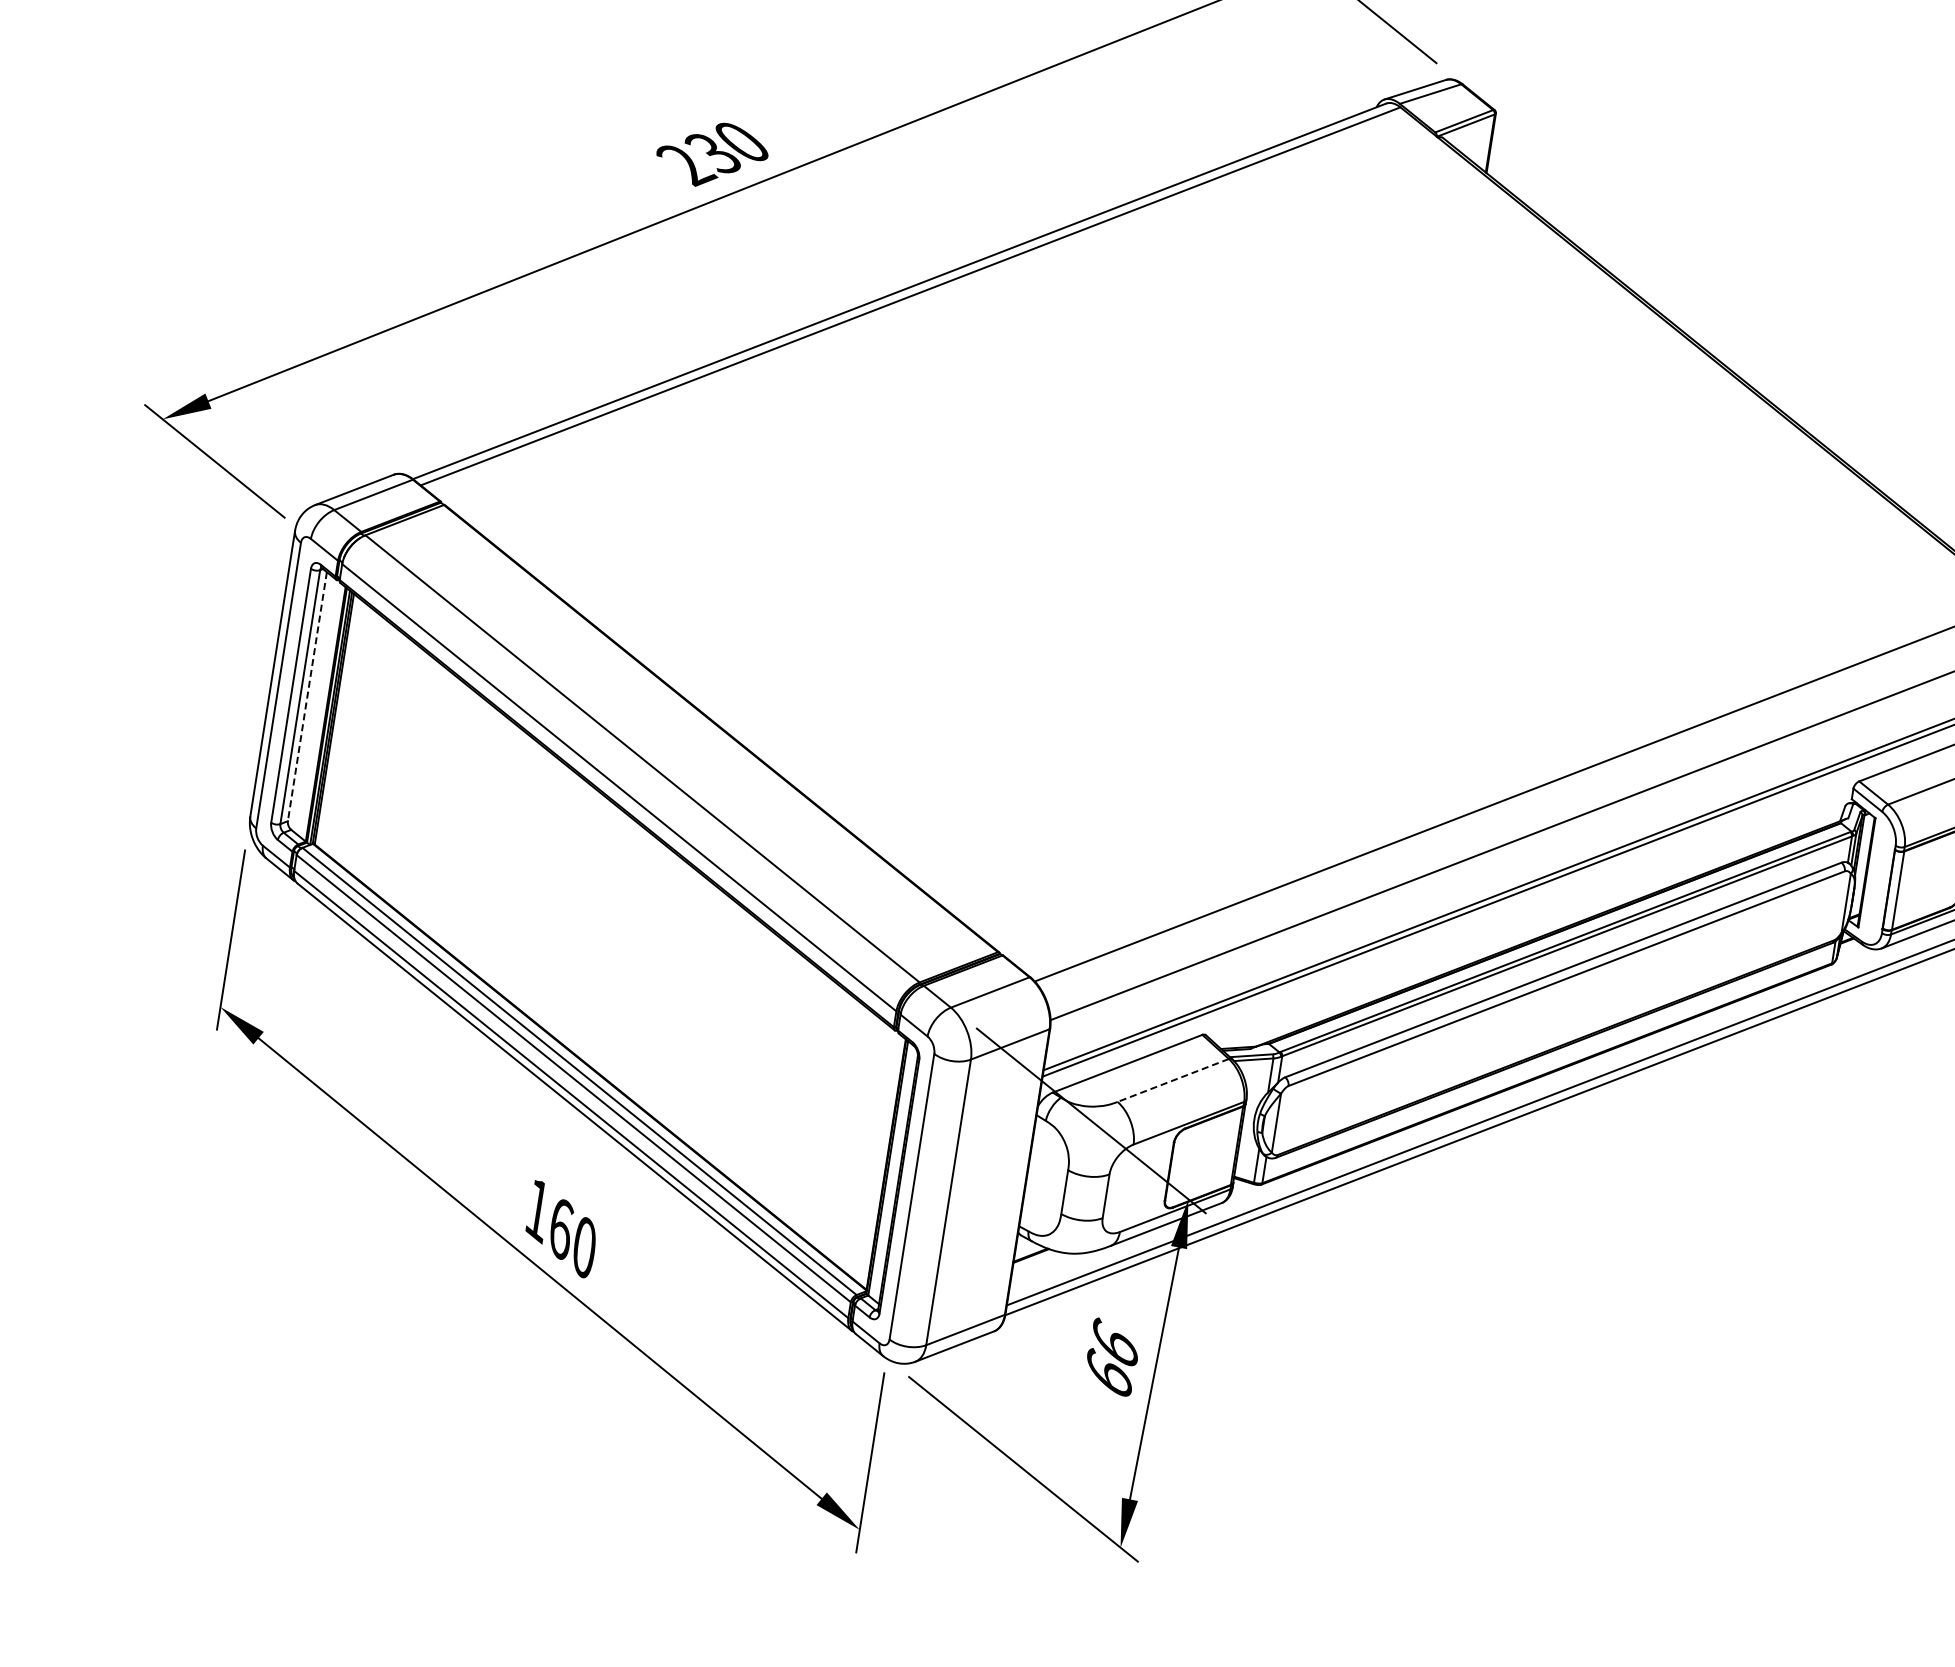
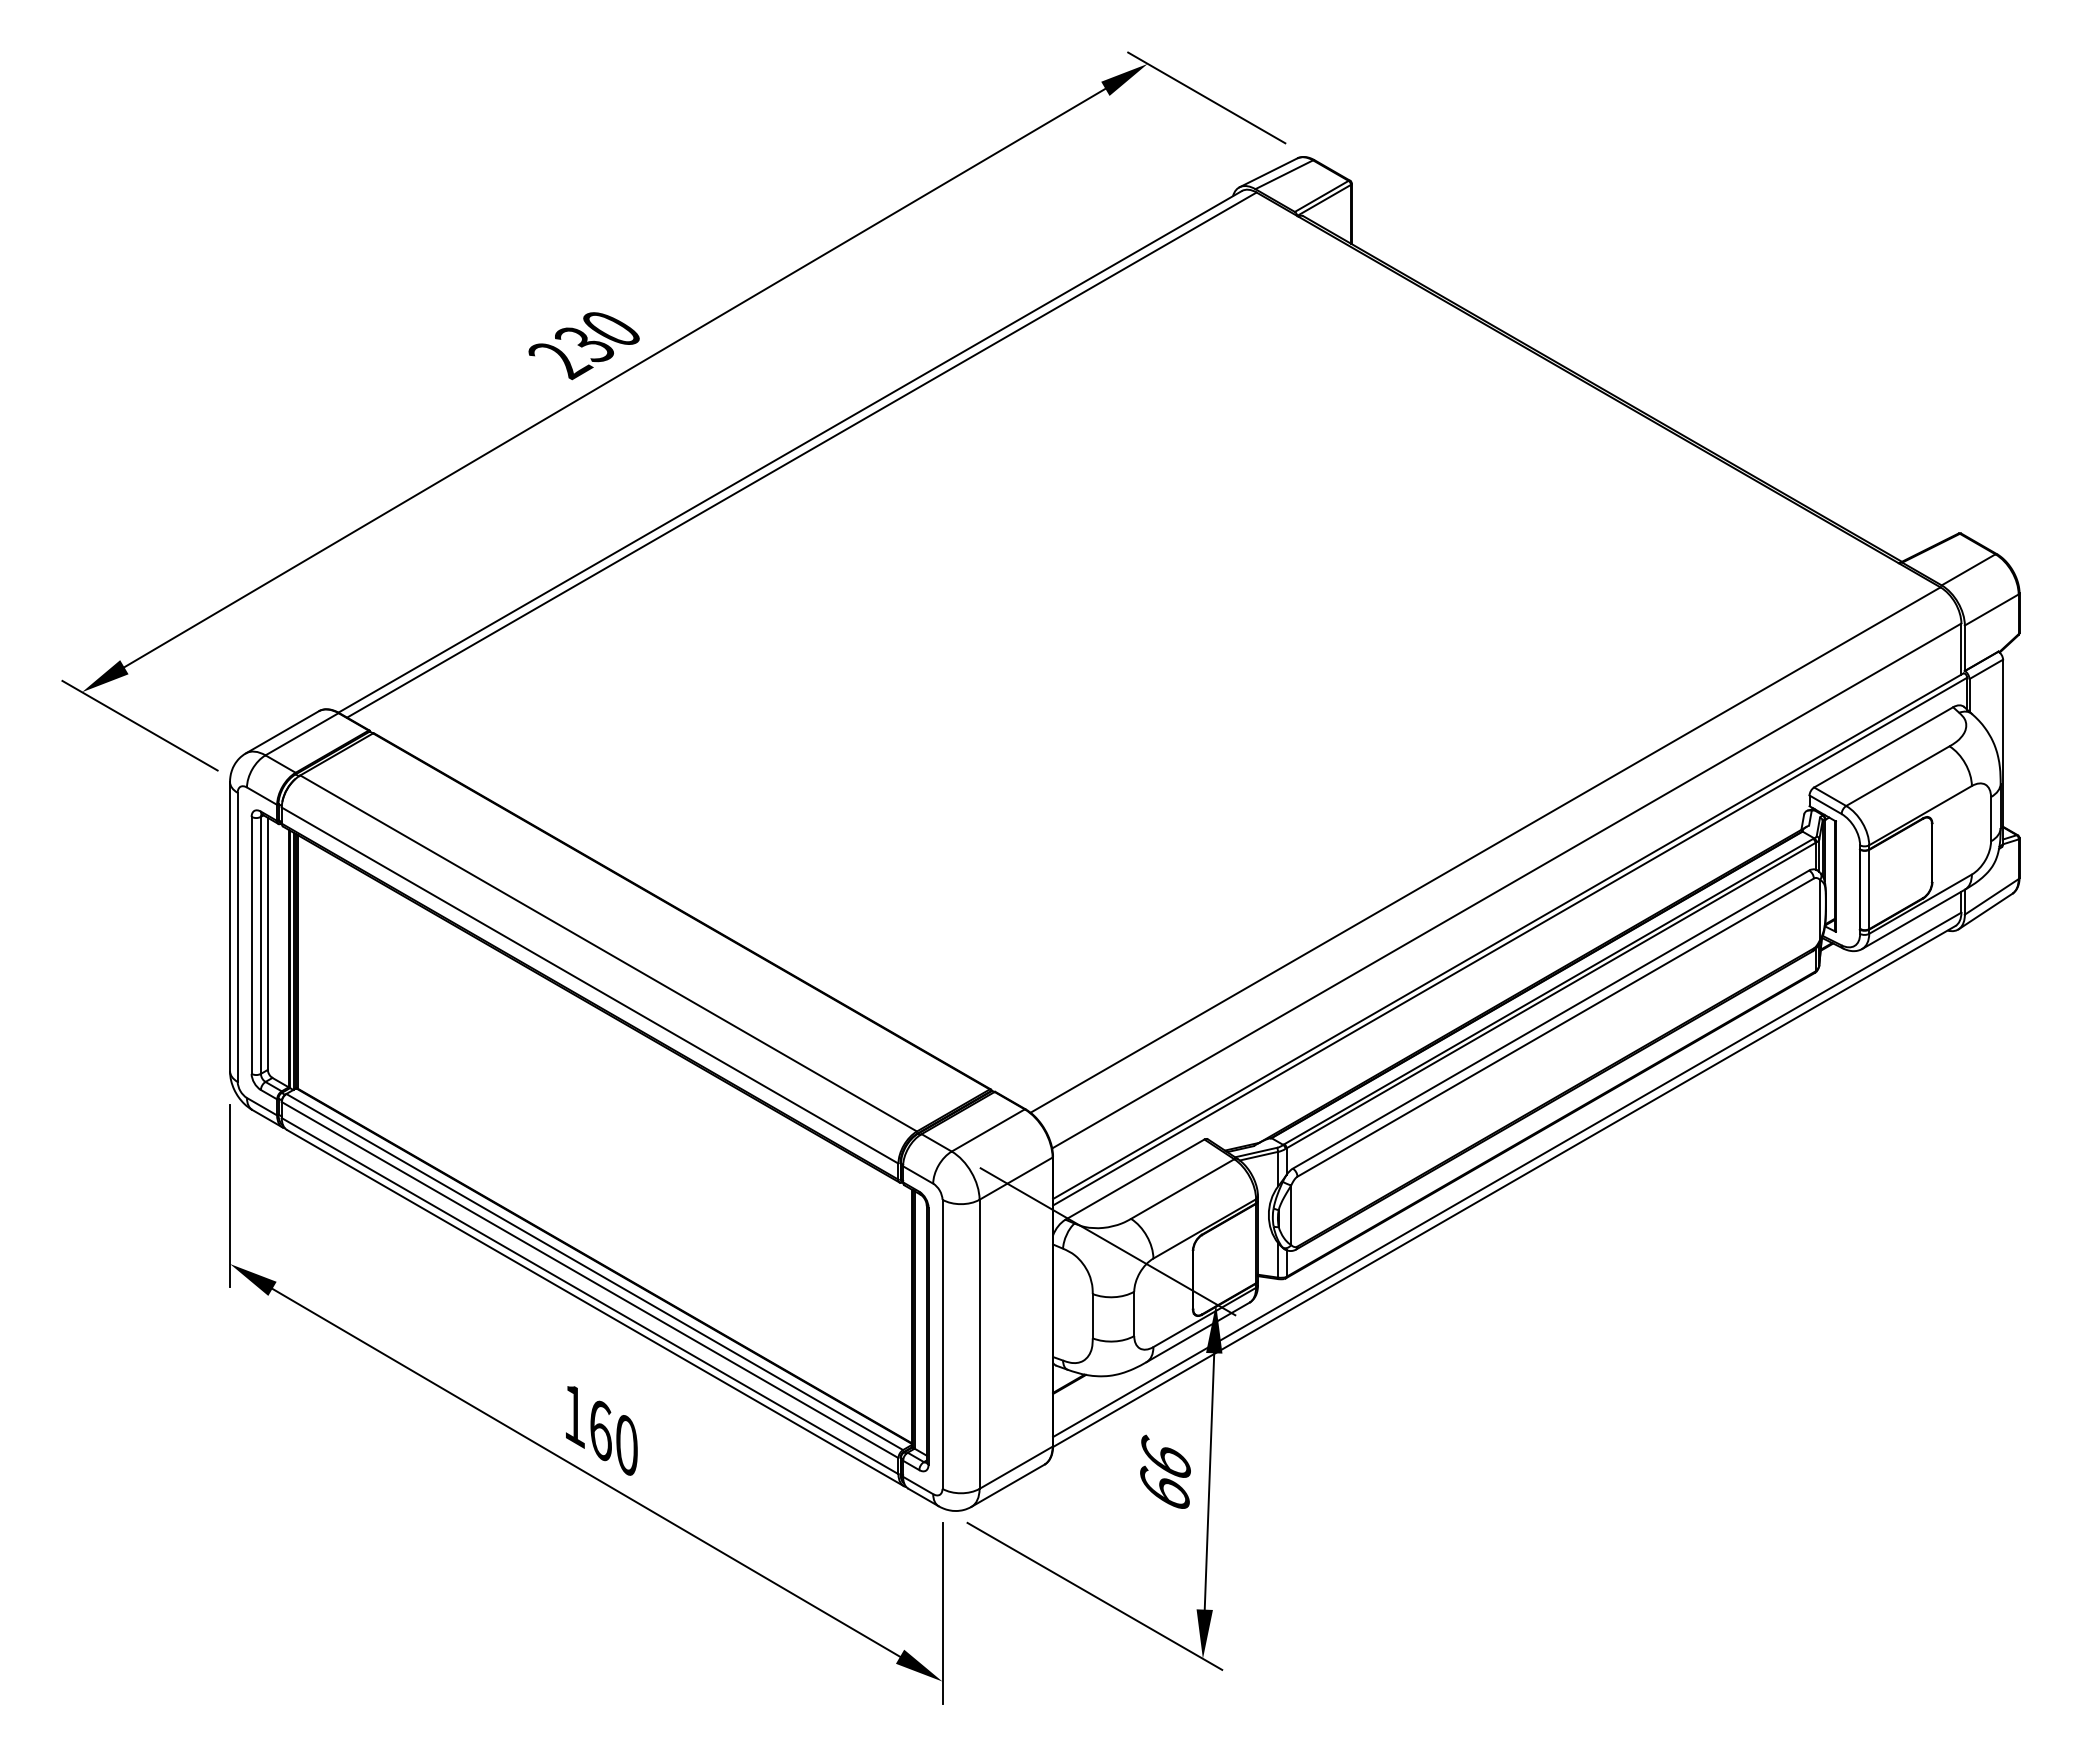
line: (306, 697) -> (267, 944), dashed -> solid
line: (1173, 1080) -> (1182, 1189), dashed -> solid

